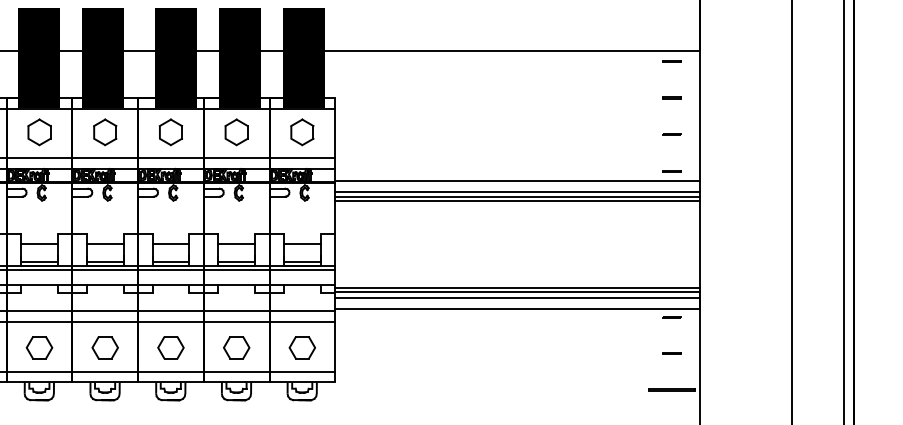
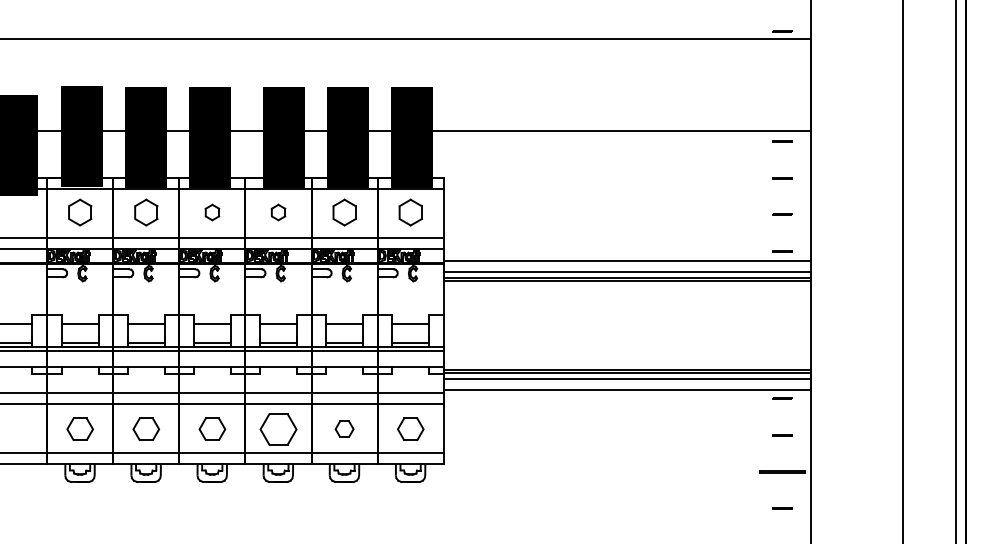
part: (105, 132) -> (212, 212), size x0.6
part: (170, 132) -> (278, 212), size x0.6
part: (170, 346) -> (278, 428), size x1.4
part: (236, 346) -> (344, 428), size x0.7

